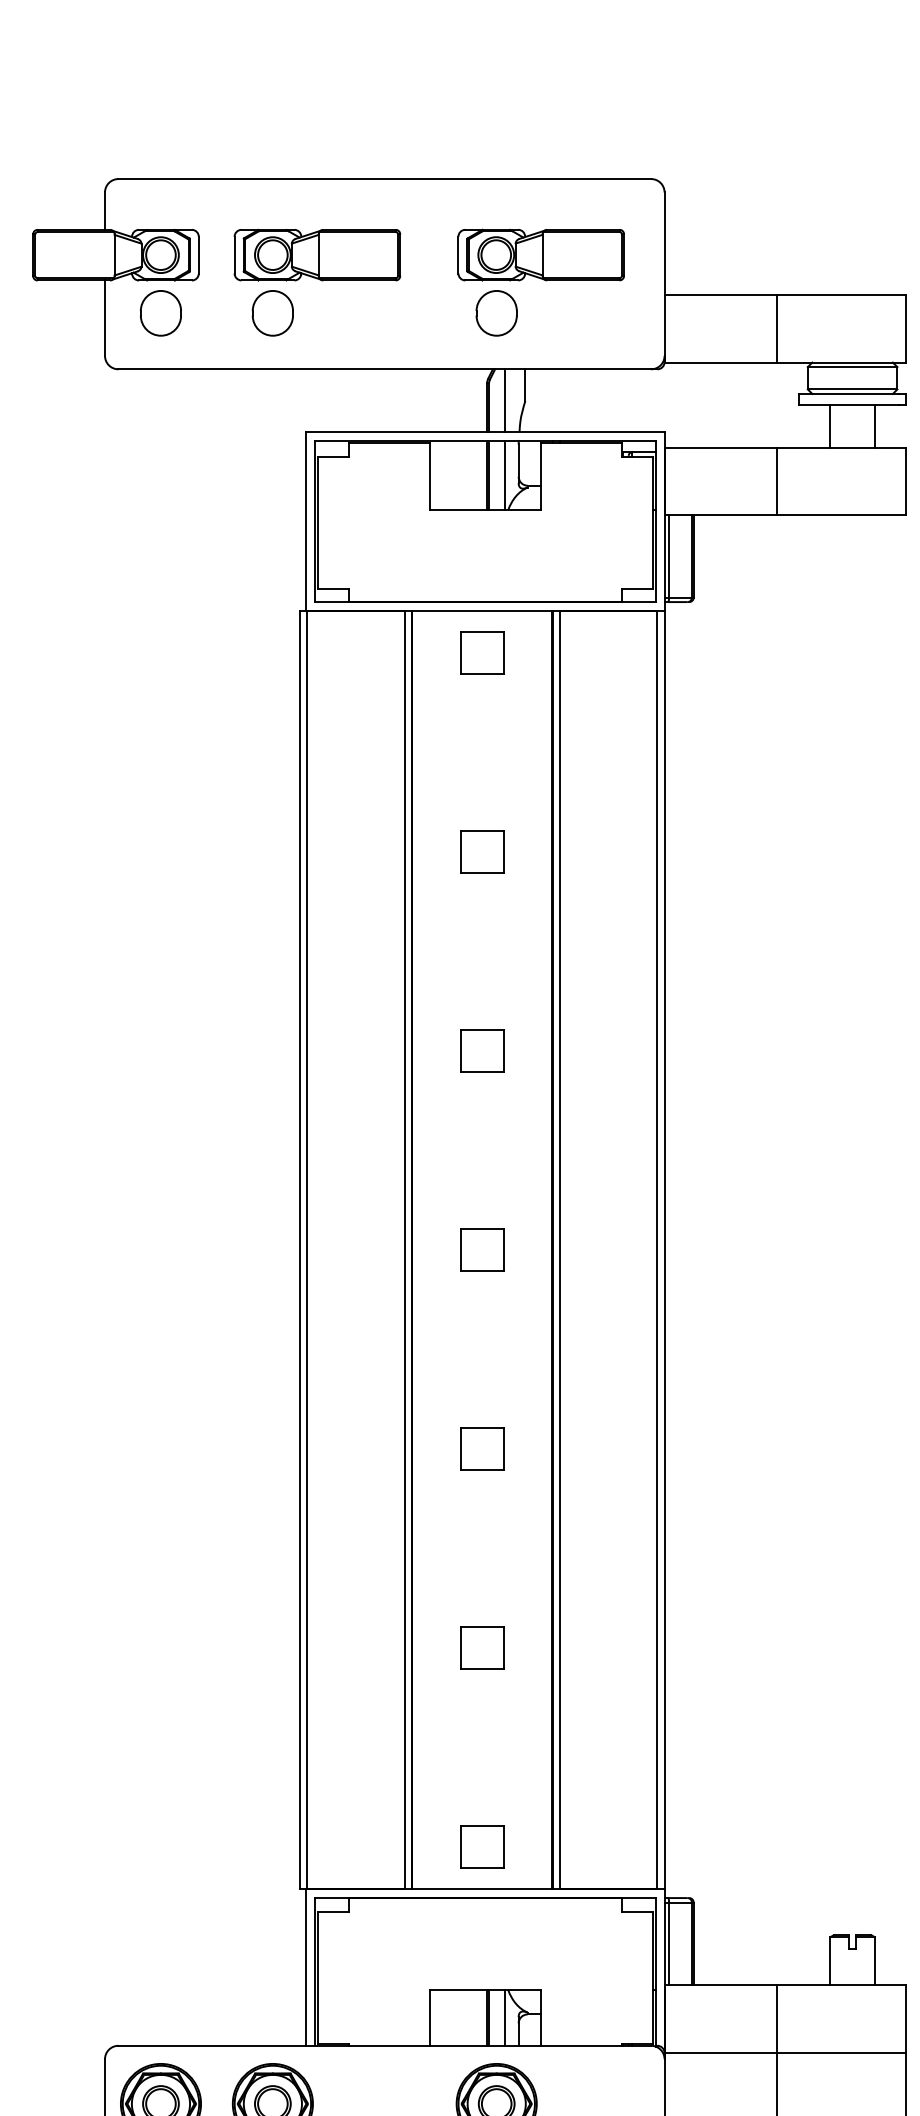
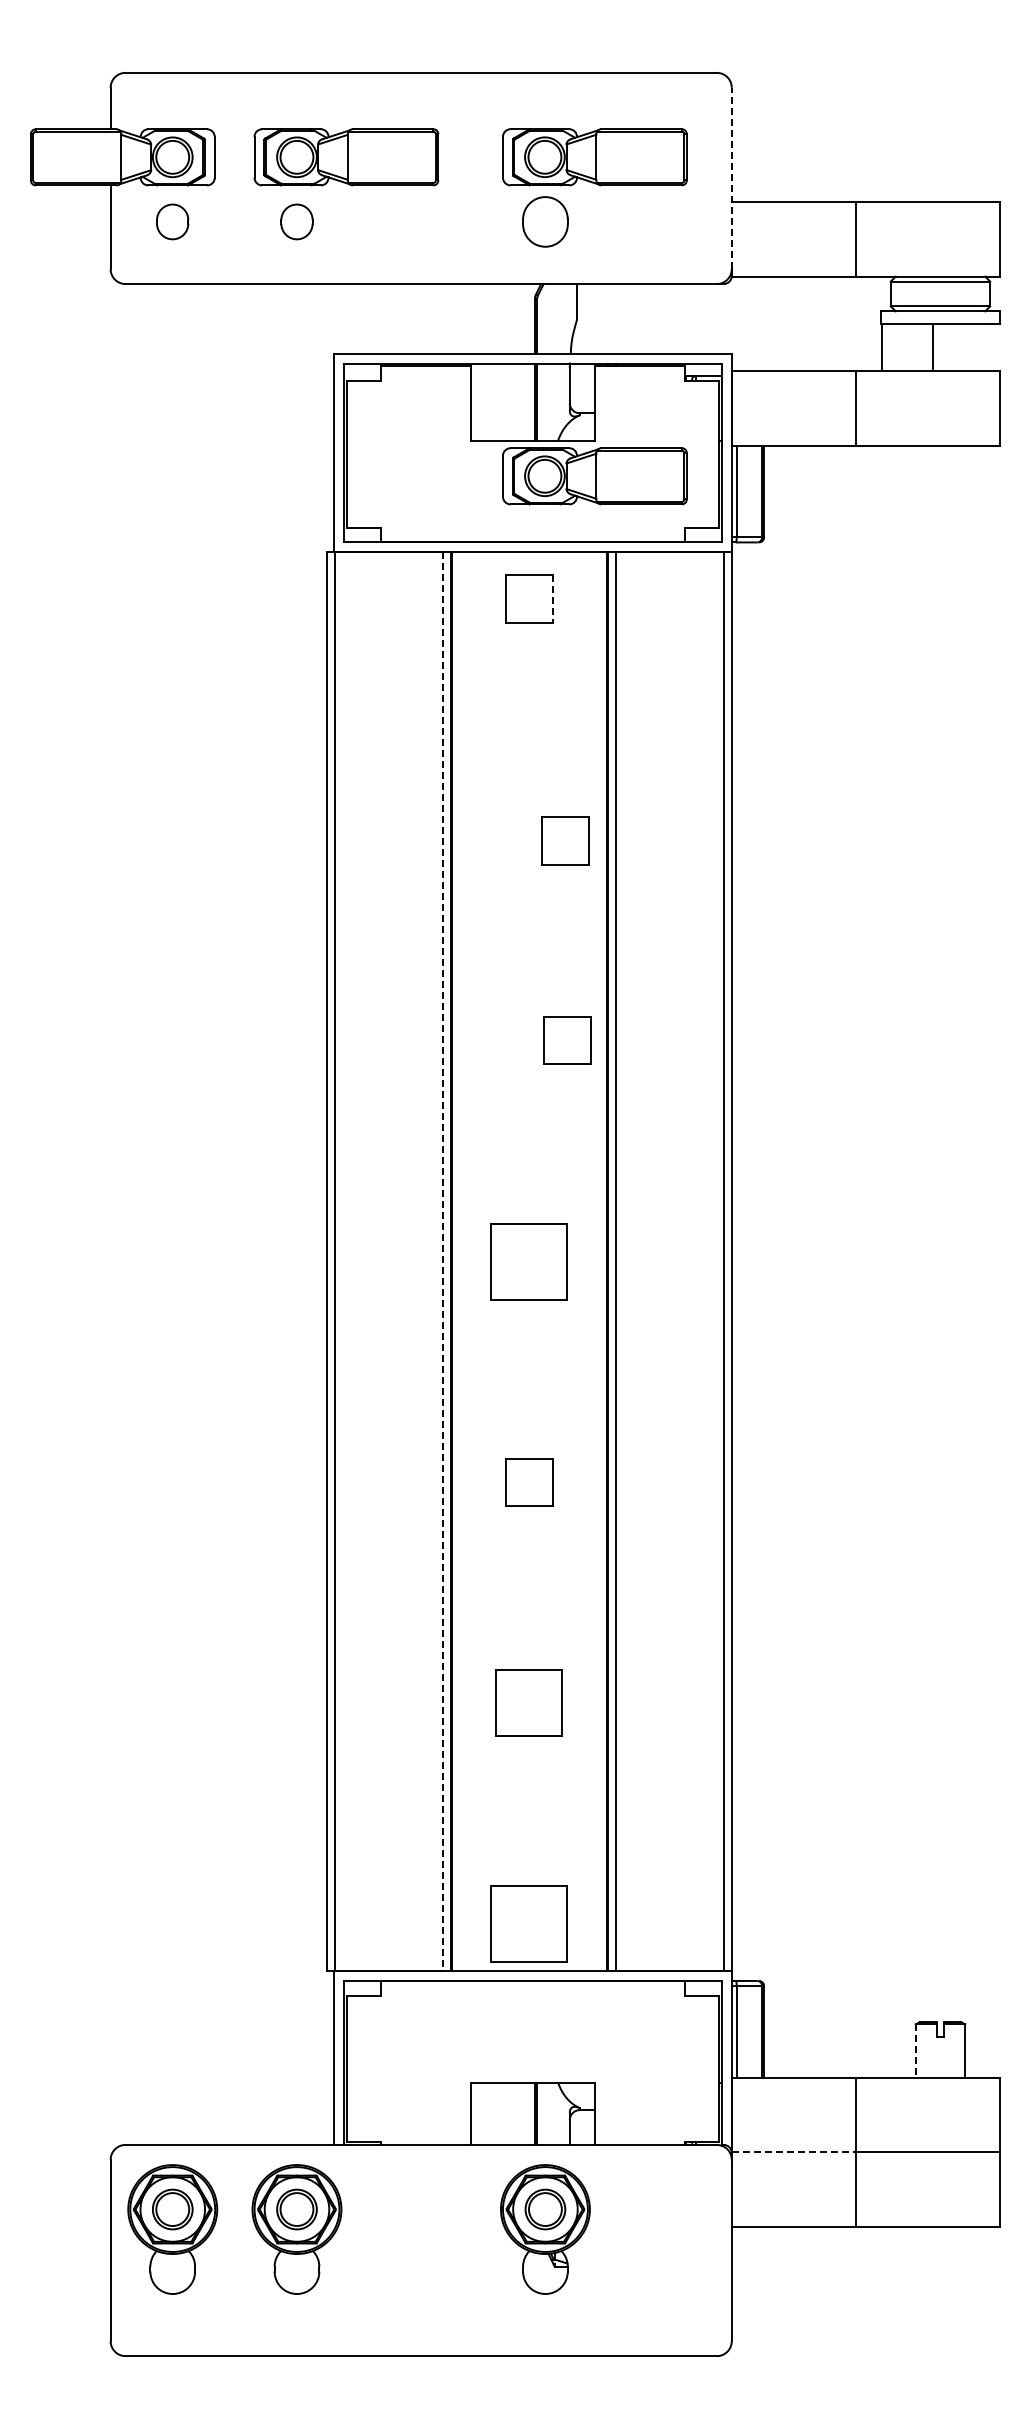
line: (664, 274) -> (731, 178), solid -> dashed
part: (160, 312) -> (172, 221), size x0.7
part: (272, 312) -> (296, 221), size x0.7
line: (504, 400) -> (554, 318), removed
line: (830, 426) -> (881, 347), moved
line: (875, 426) -> (933, 347), moved
line: (504, 475) -> (554, 401), removed
part: (540, 542) -> (594, 476), added
line: (503, 653) -> (552, 599), solid -> dashed
part: (482, 851) -> (565, 840), moved
part: (482, 1050) -> (567, 1040), moved
part: (482, 1249) -> (529, 1261), size x1.6
line: (404, 1250) -> (443, 1262), solid -> dashed
part: (482, 1648) -> (529, 1703), size x1.4
part: (482, 1847) -> (529, 1924), size x1.6
line: (830, 1961) -> (915, 2051), solid -> dashed
line: (504, 2017) -> (554, 2113), removed
line: (721, 2052) -> (794, 2152), solid -> dashed

